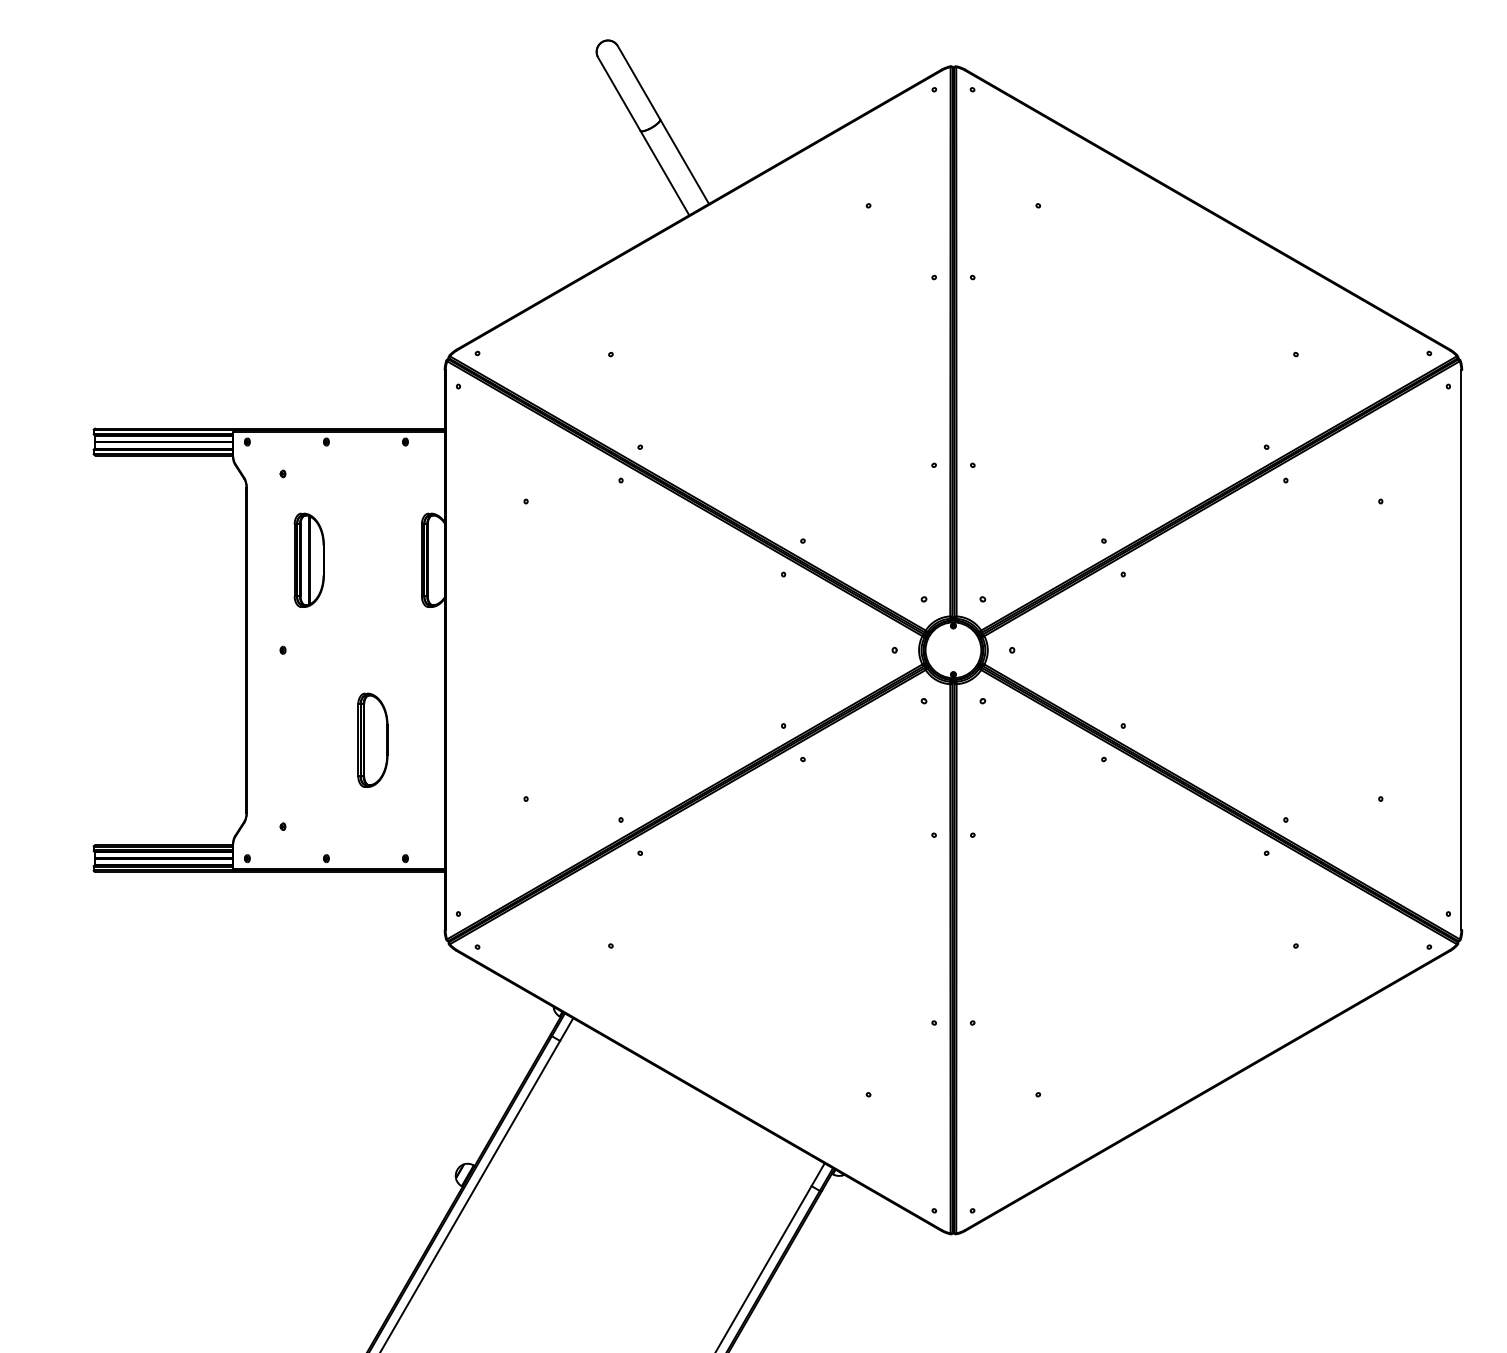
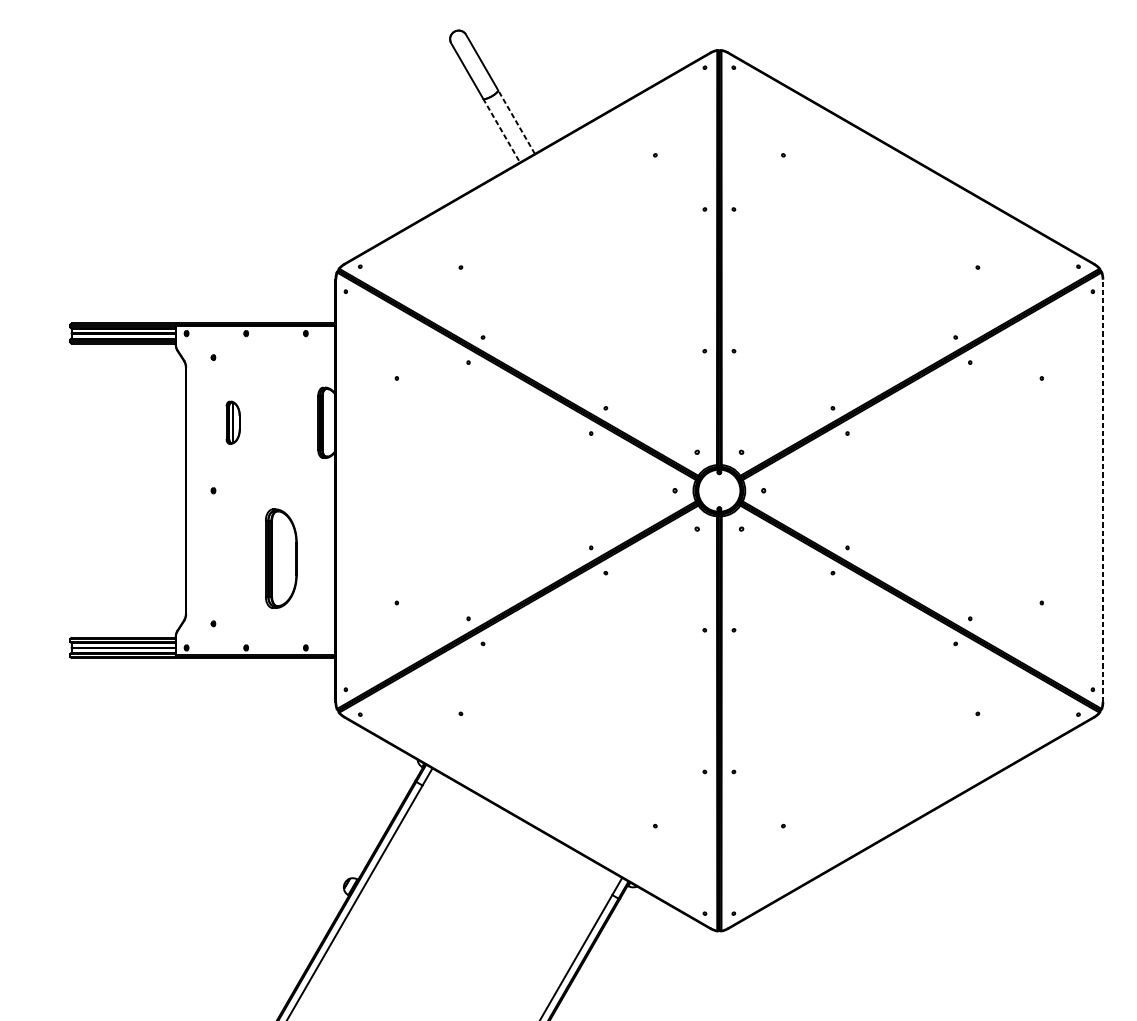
line: (684, 161) -> (516, 121), solid -> dashed
line: (664, 173) -> (501, 130), solid -> dashed
part: (308, 559) -> (232, 422), size x0.6
line: (1461, 650) -> (1102, 490), solid -> dashed
part: (372, 739) -> (280, 558), size x1.4

